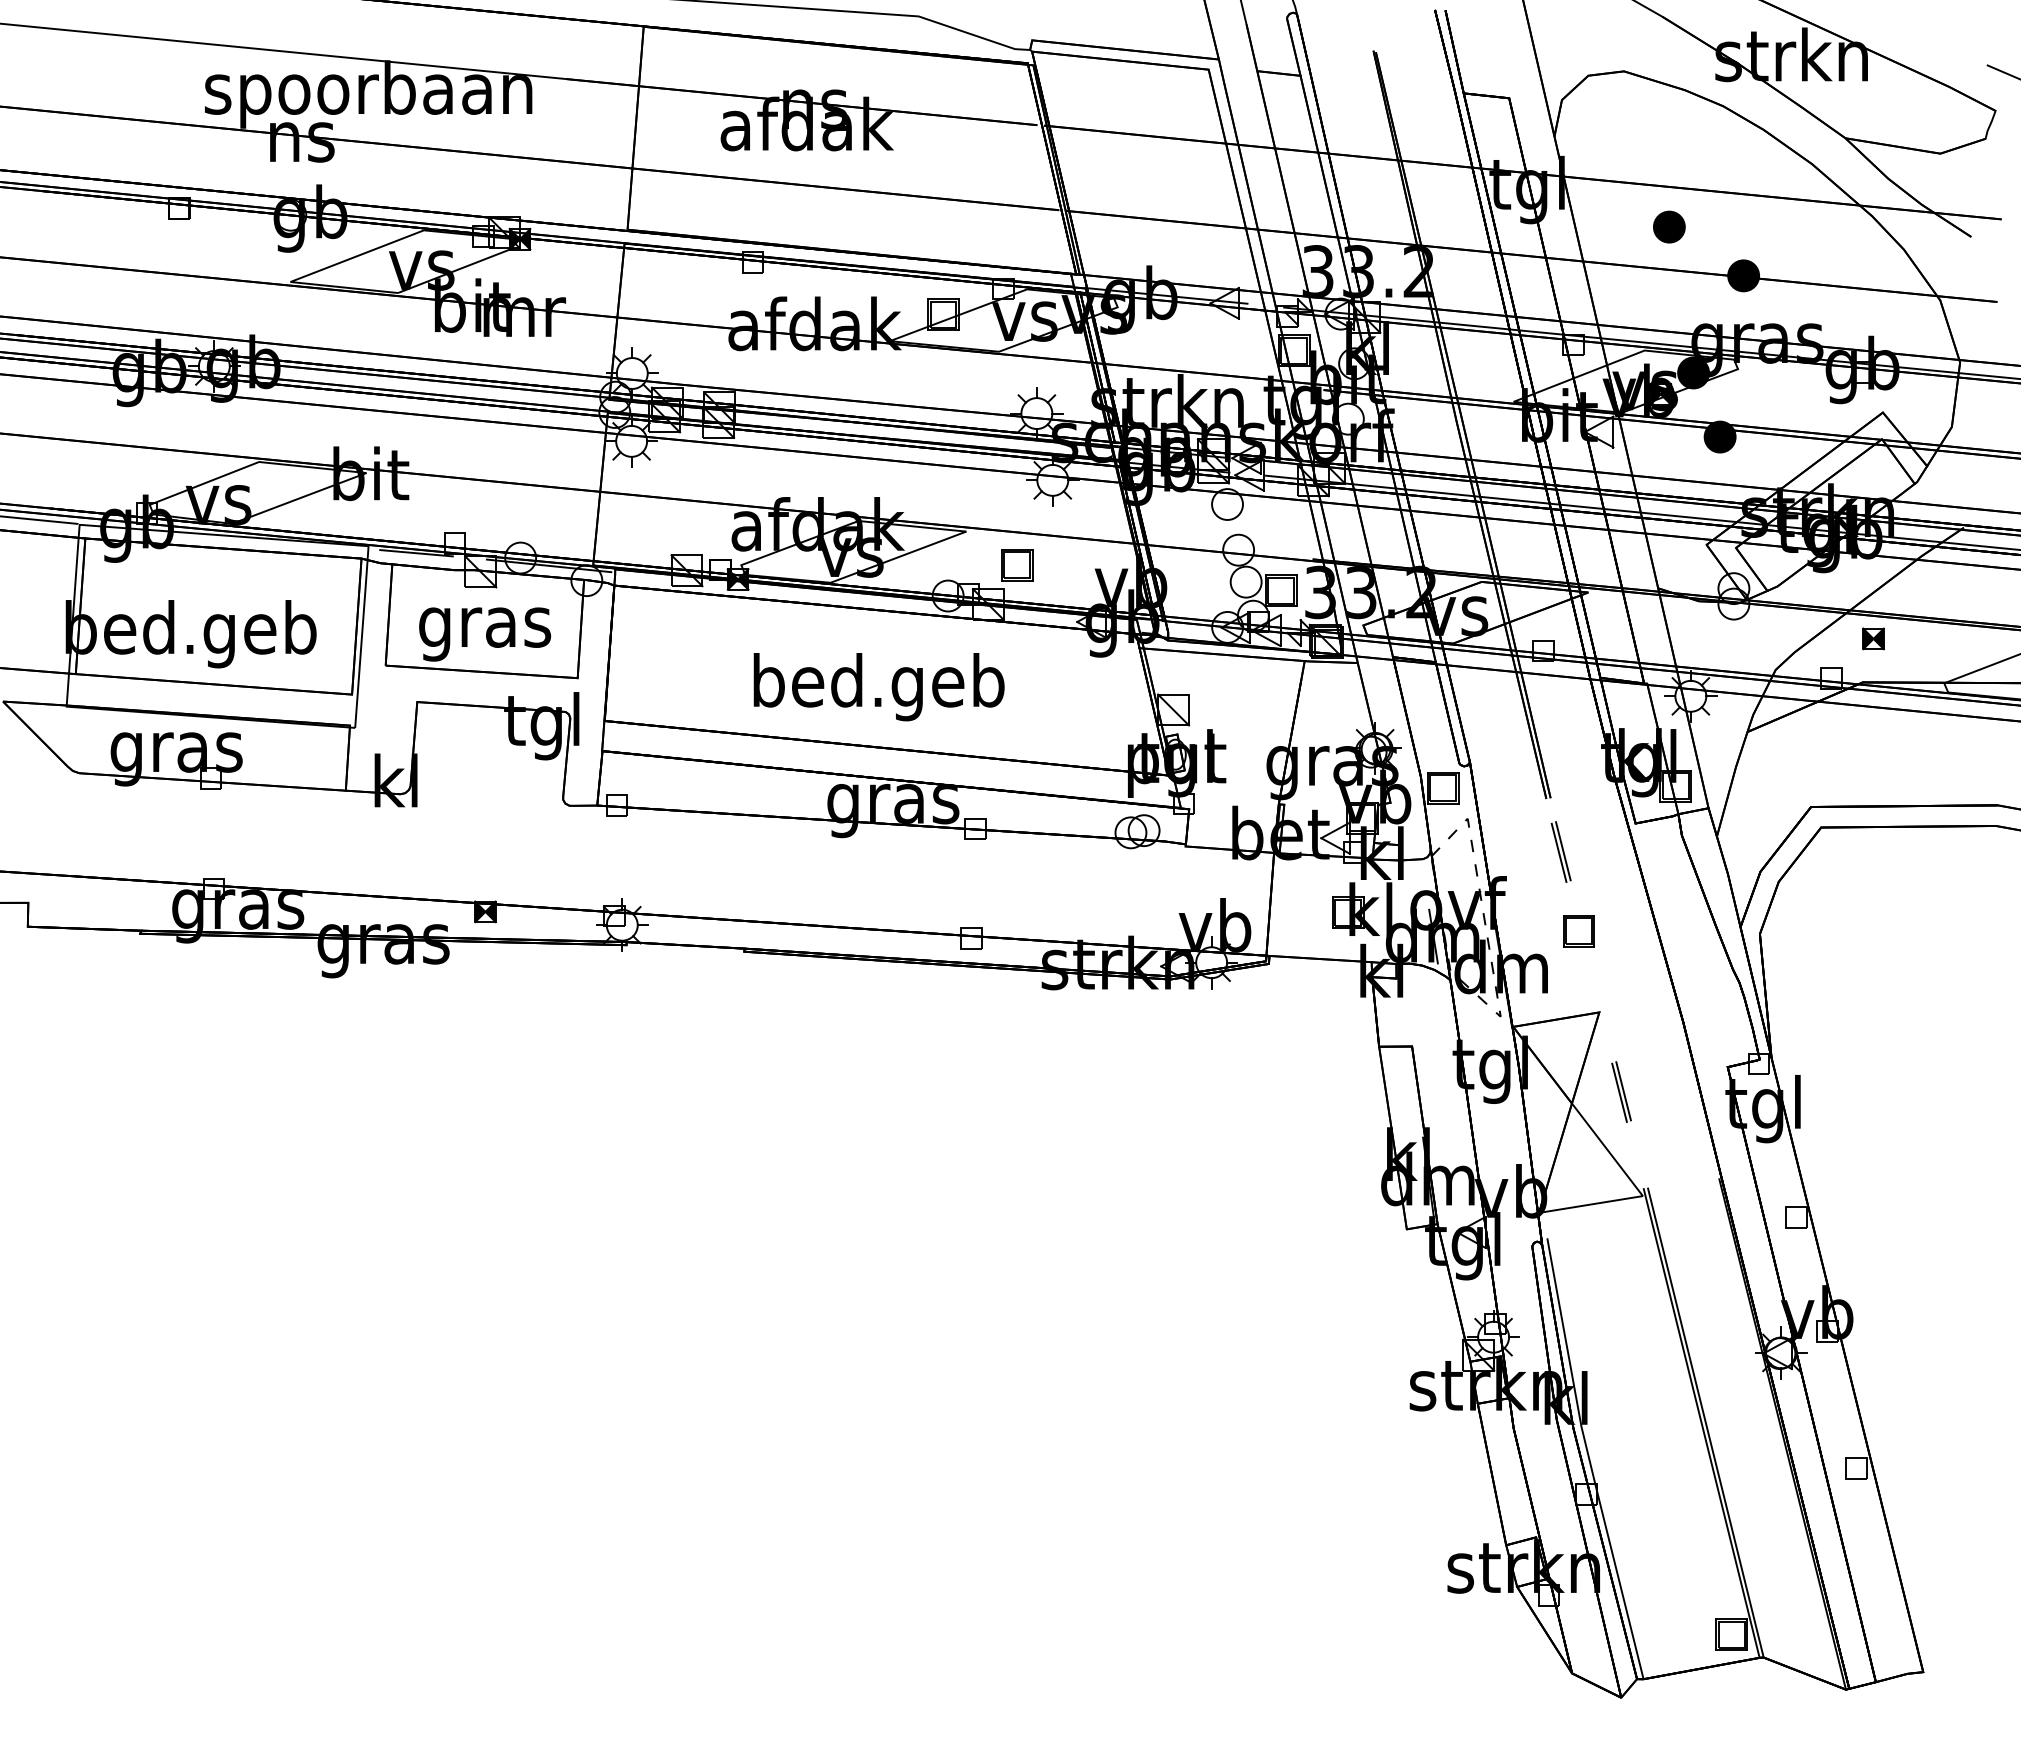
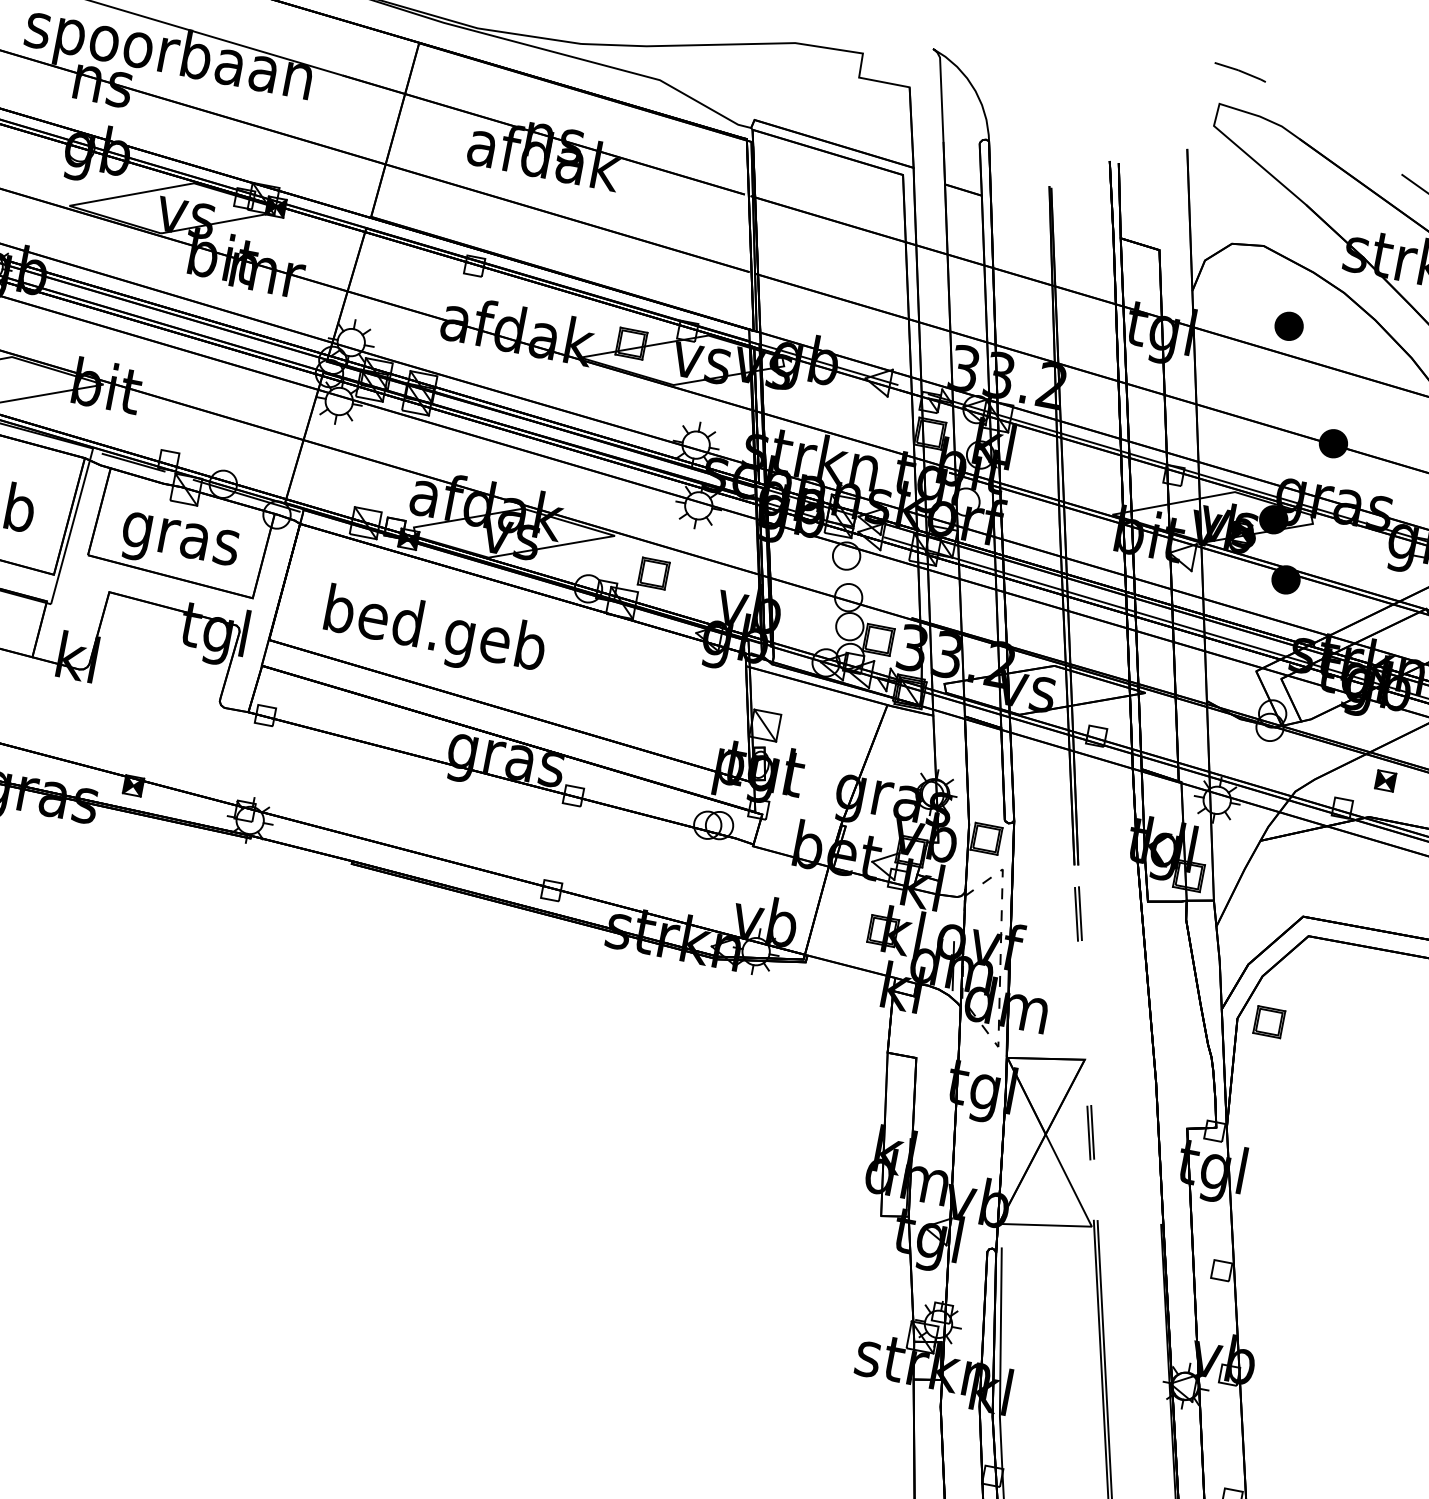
part: (1669, 226) -> (1289, 325), moved
text: (878, 687) -> (434, 633), moved
part: (1578, 931) -> (1268, 1022), moved

